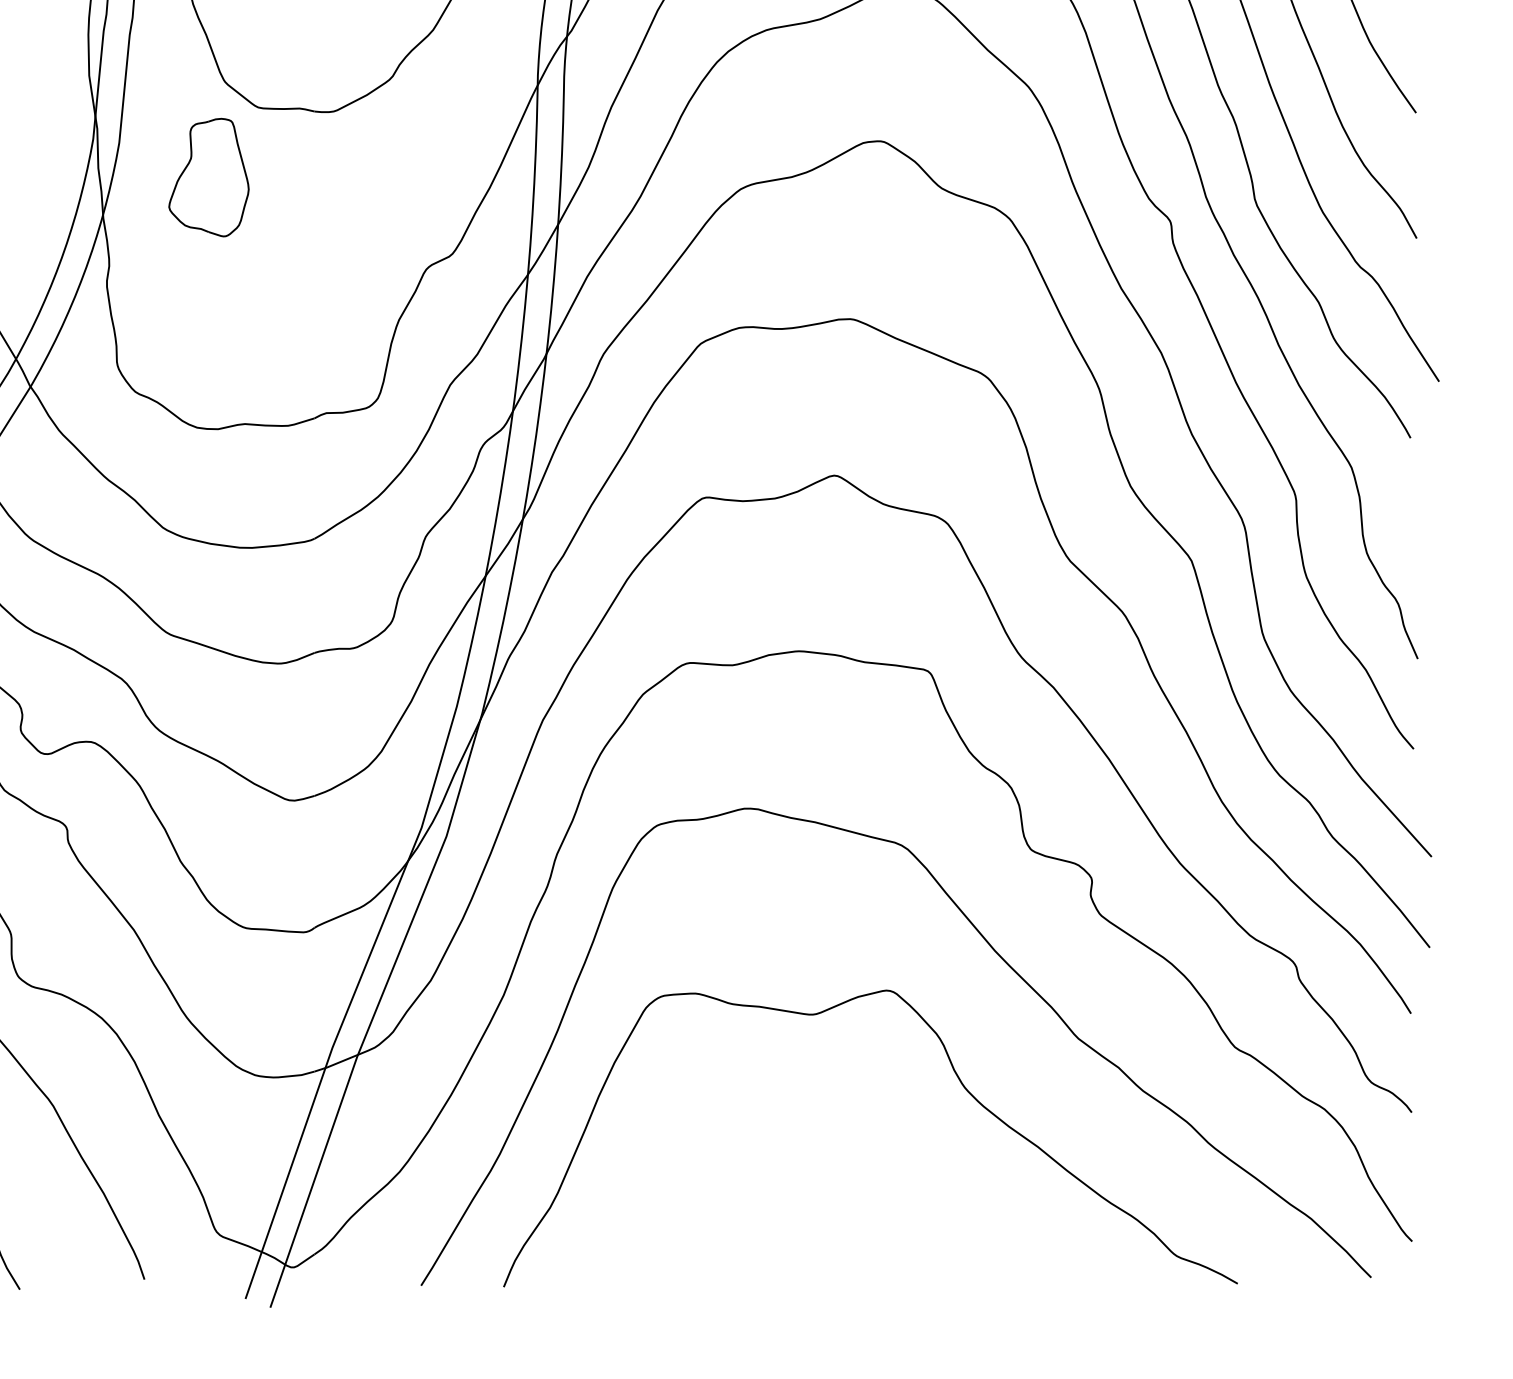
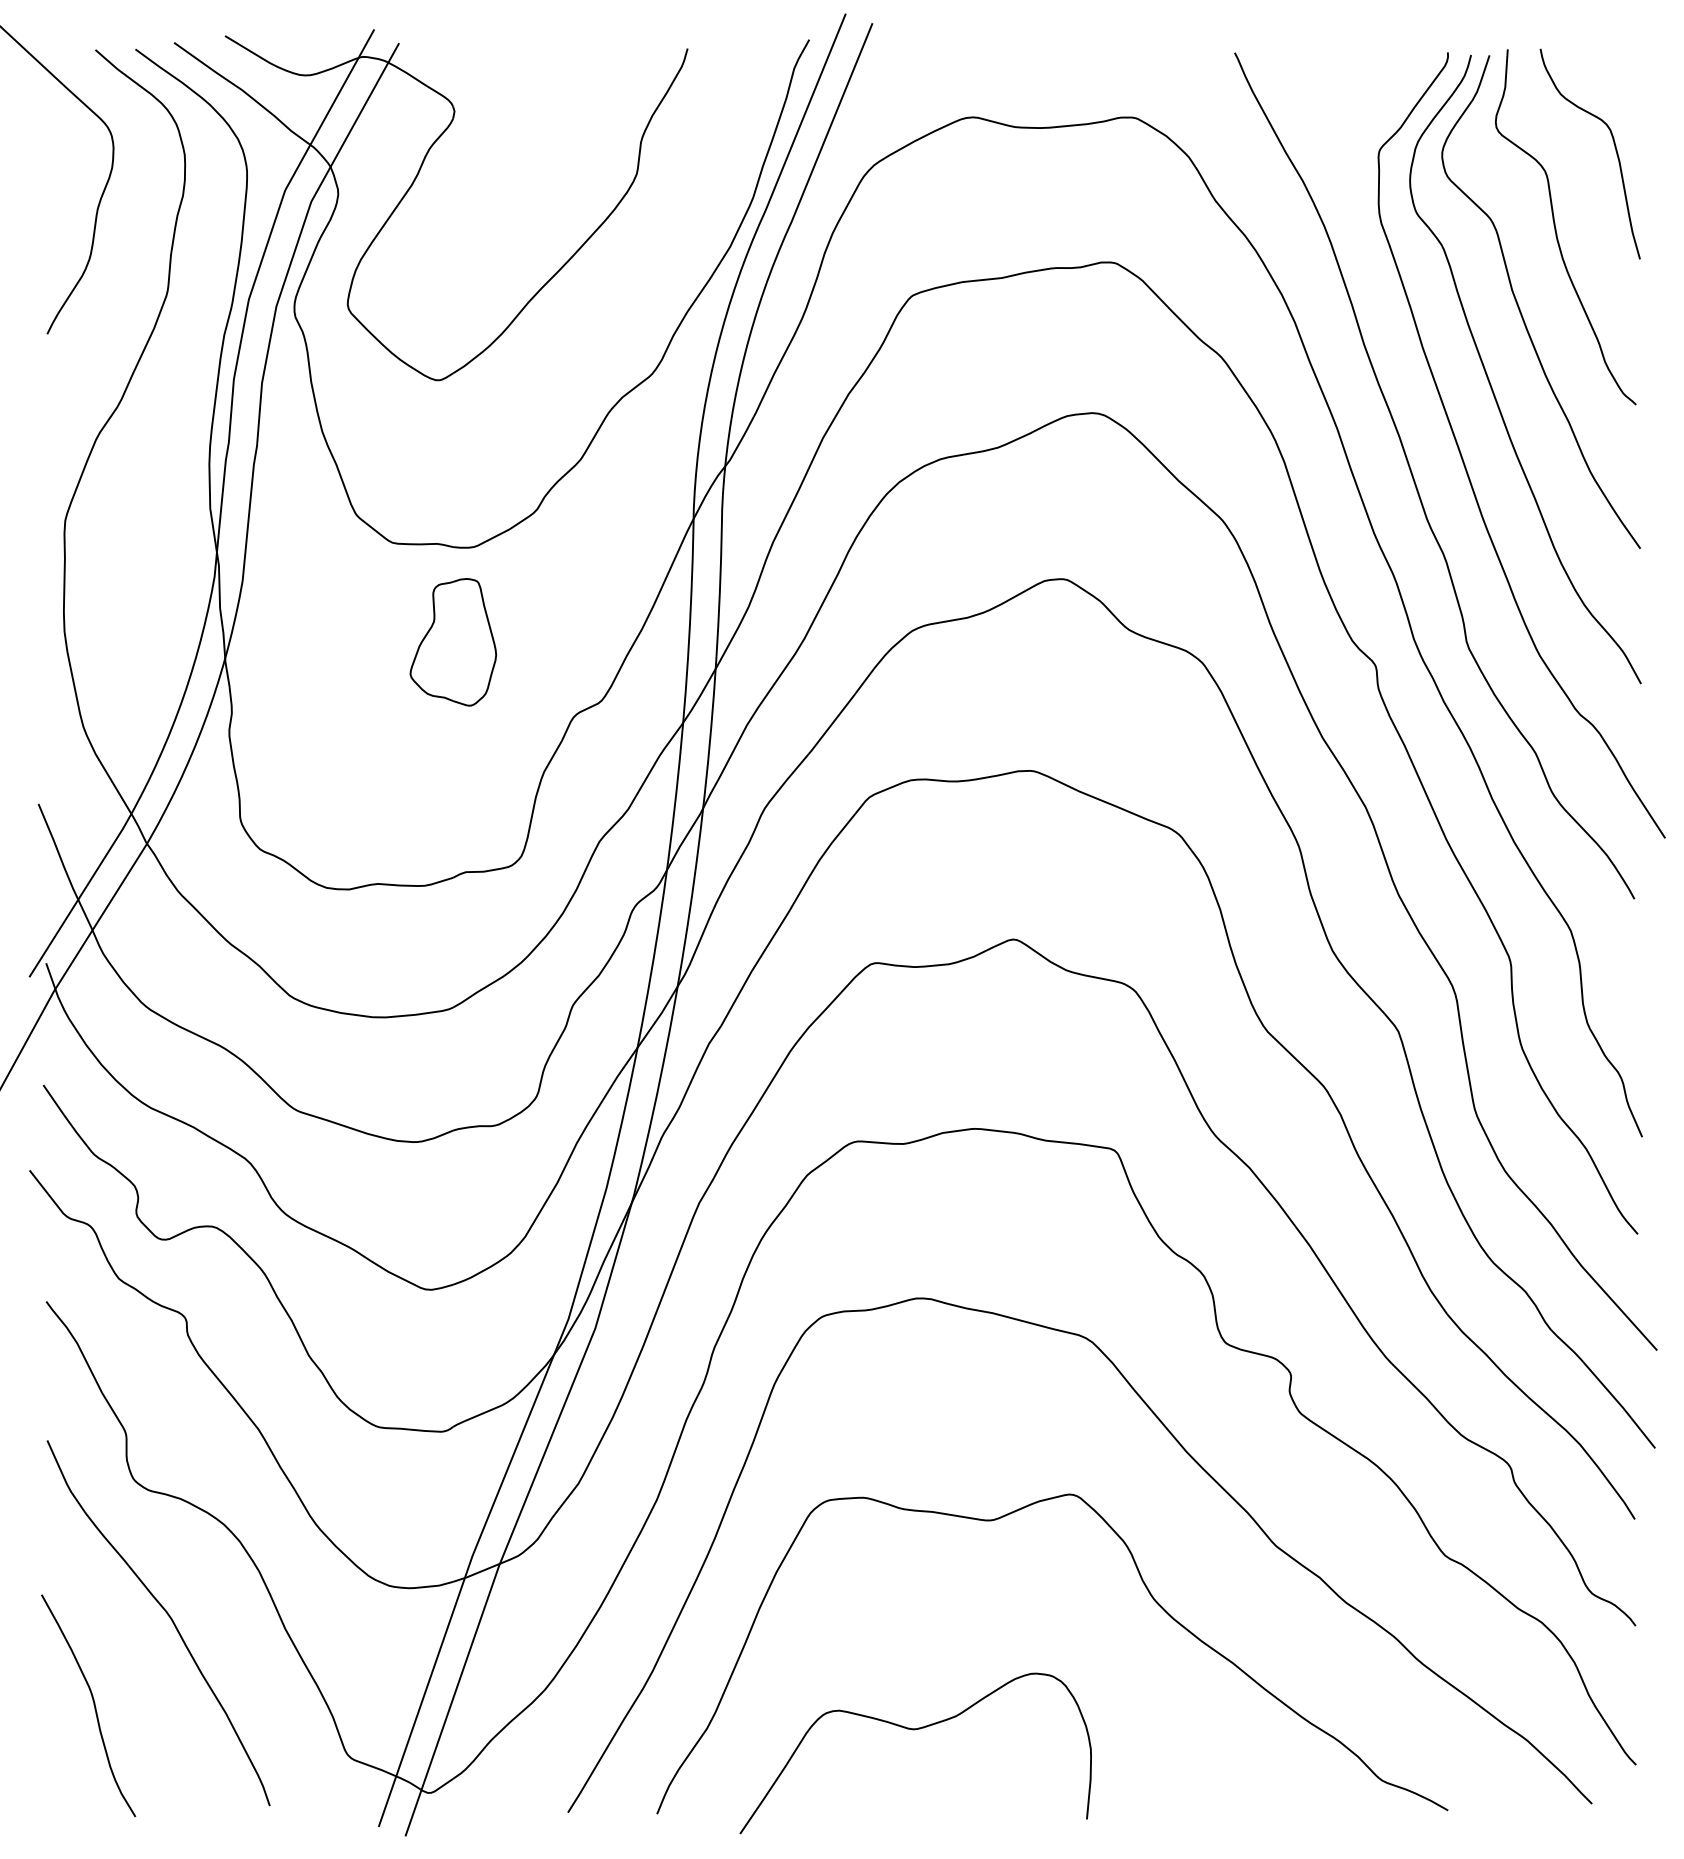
part: (209, 177) -> (453, 642), moved
curve: (743, 1209) -> (915, 1730), added

